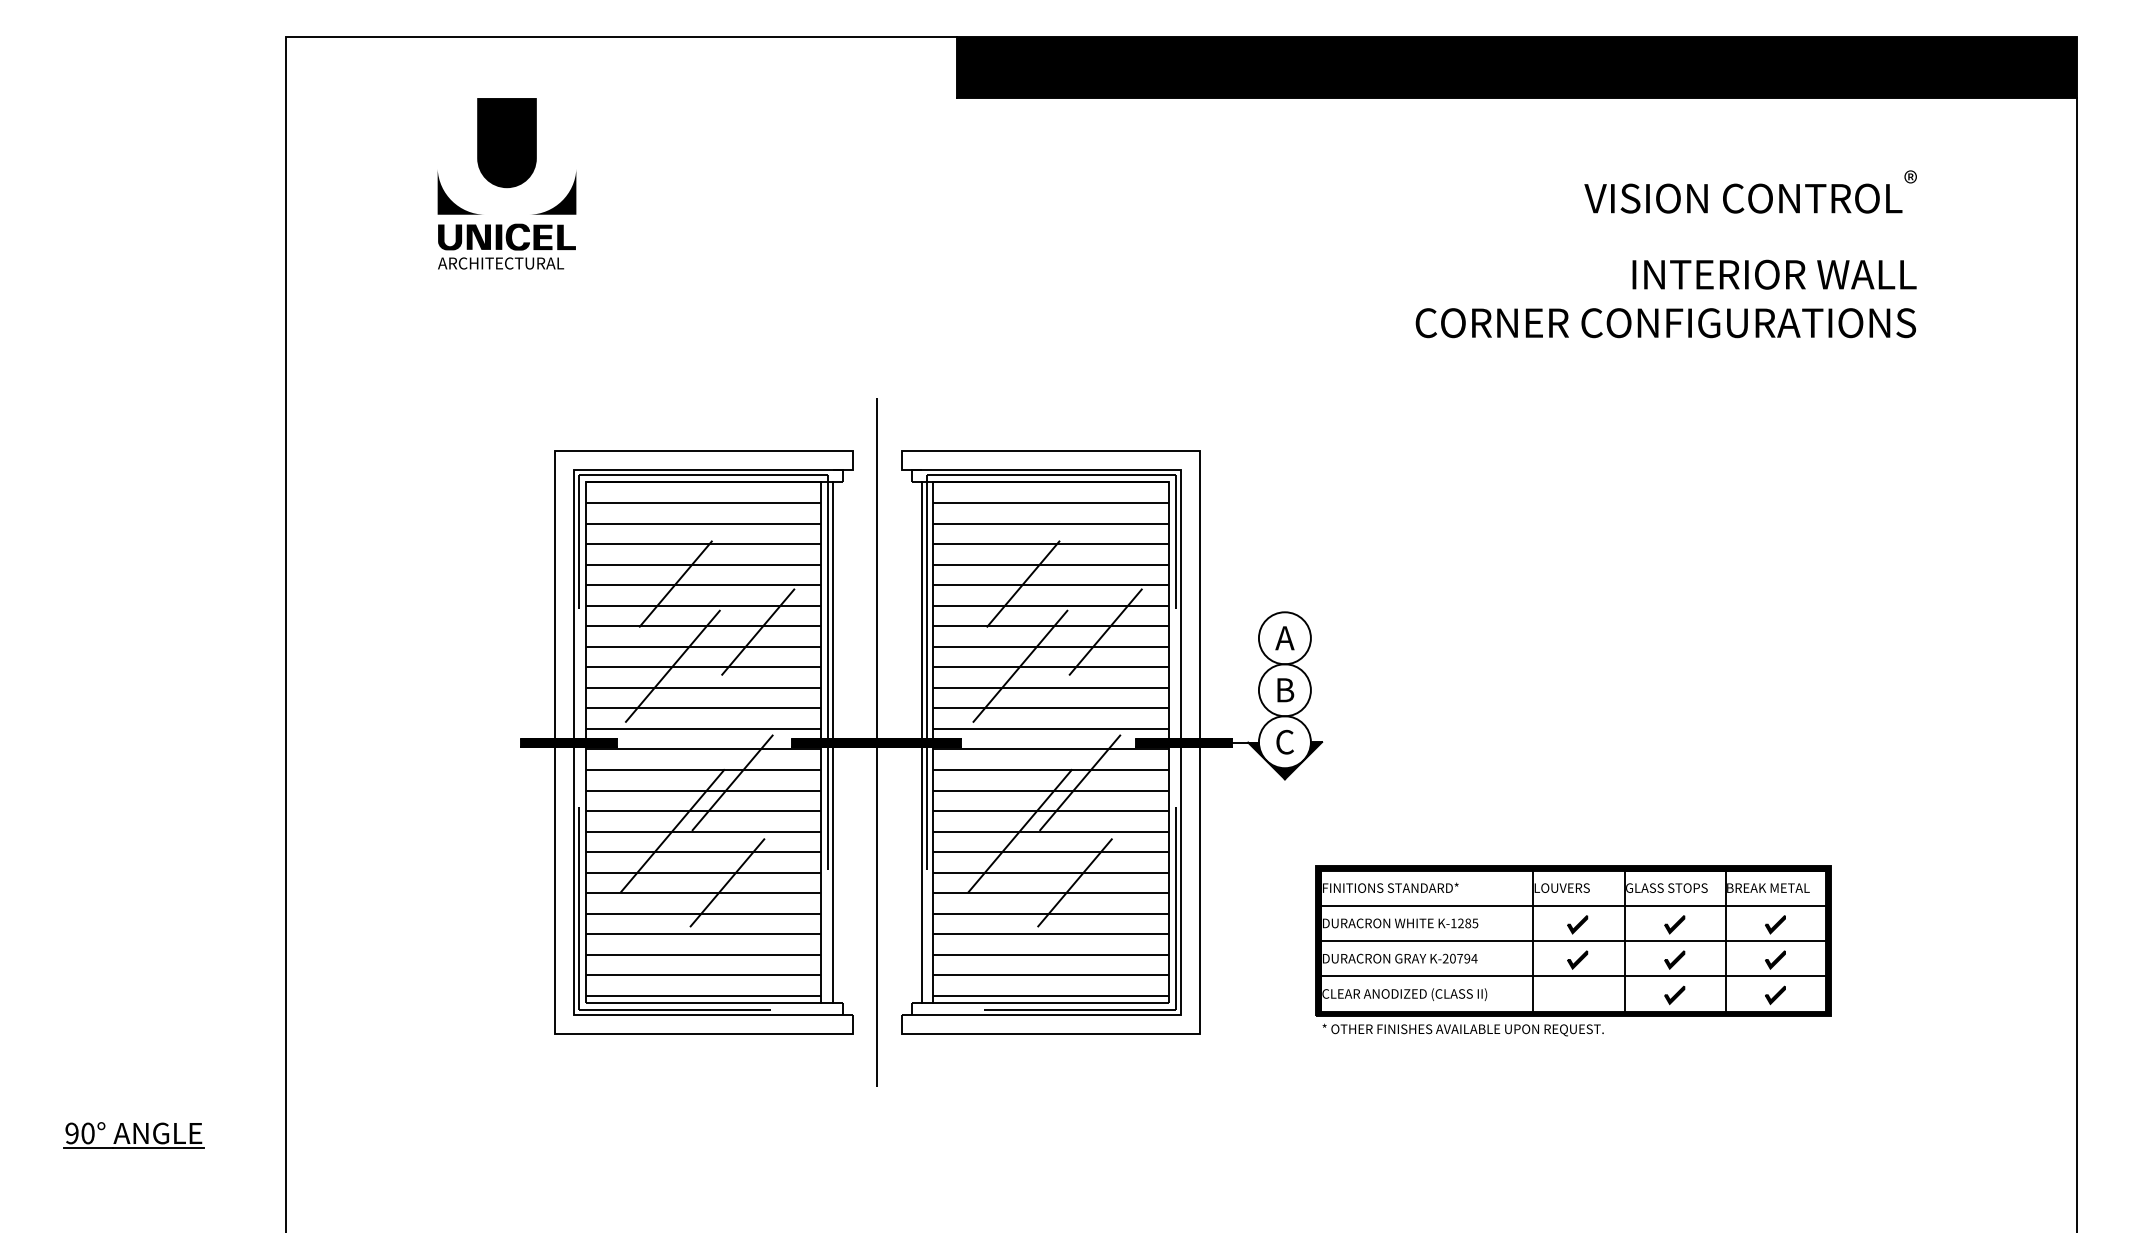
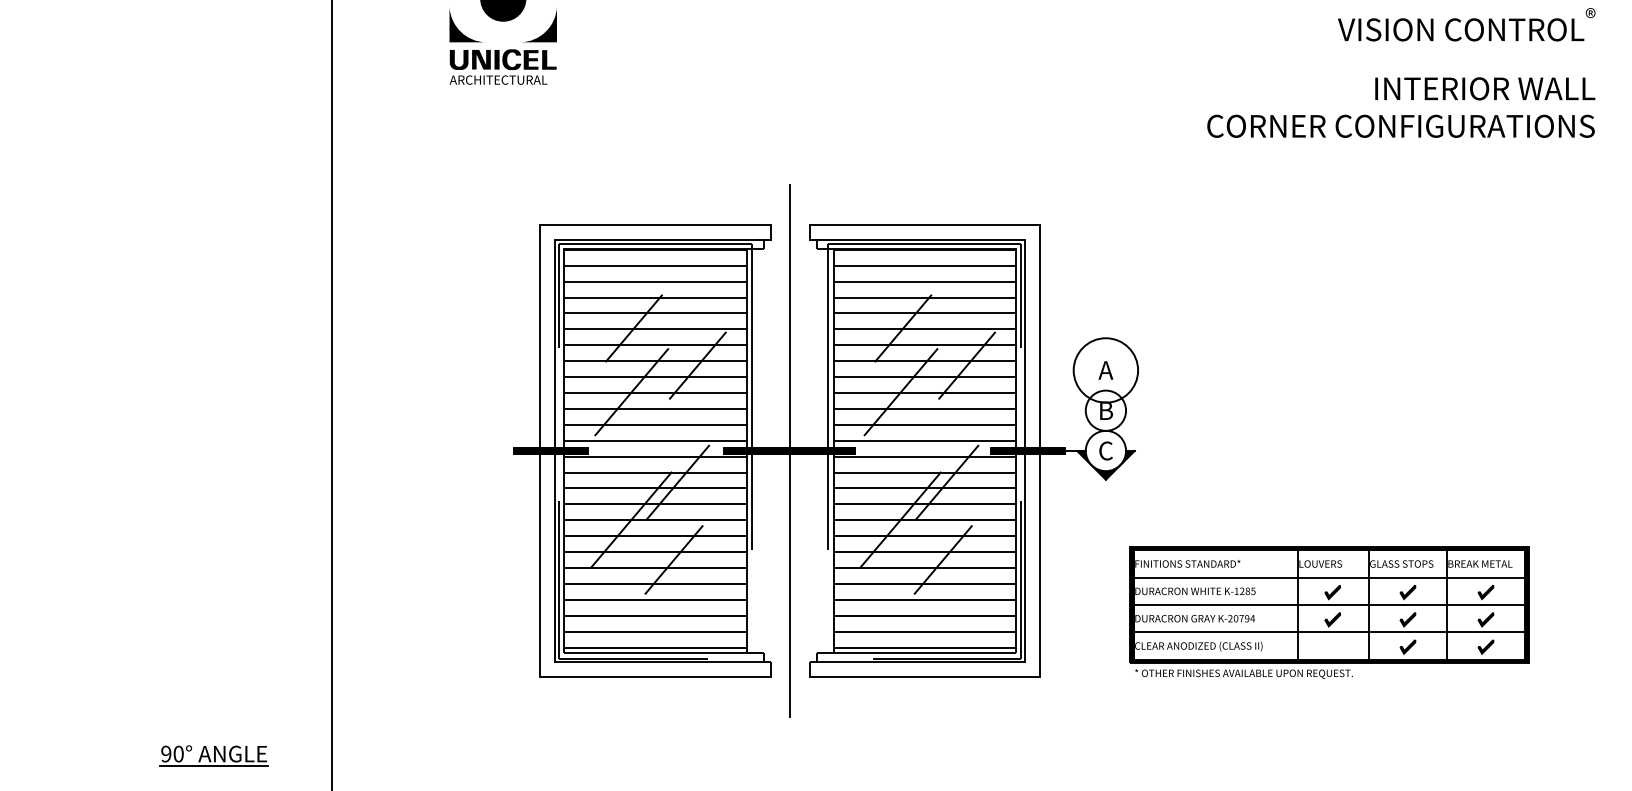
circle: (1284, 638) -> (1105, 370), size x1.6
line: (833, 742) -> (756, 451), removed
line: (921, 742) -> (824, 451), removed

